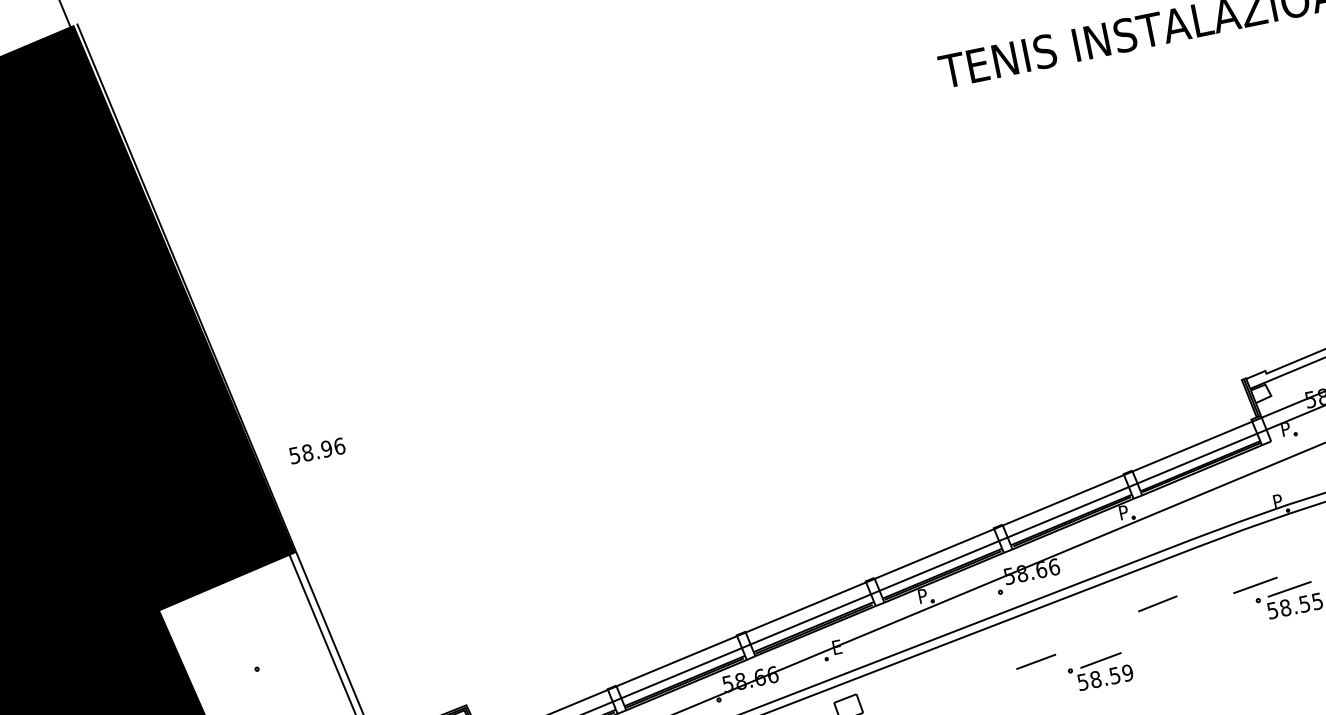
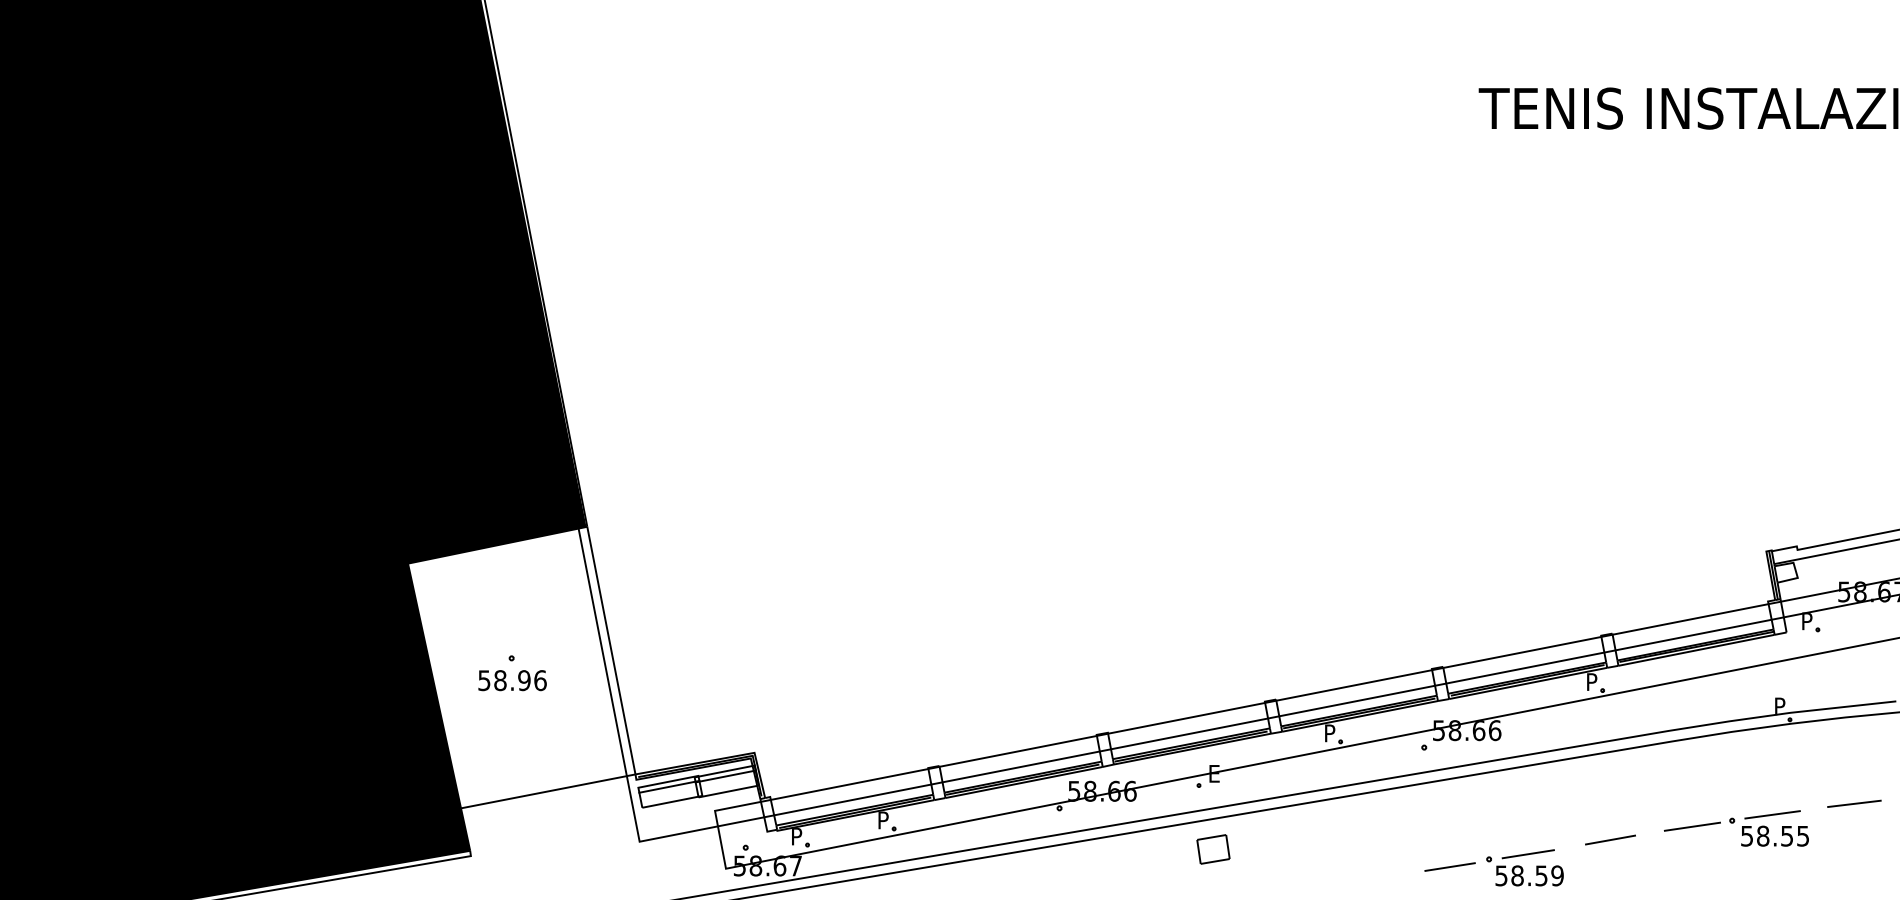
text: (317, 450) -> (512, 680), moved
line: (1255, 585) -> (1692, 826), moved
line: (1157, 603) -> (1610, 839), moved
line: (1035, 661) -> (1449, 866), moved

